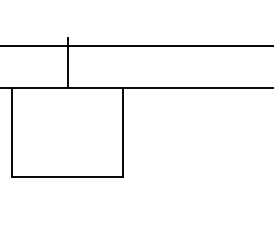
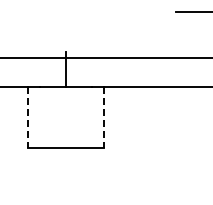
line: (12, 132) -> (27, 117), solid -> dashed
line: (123, 132) -> (104, 117), solid -> dashed

